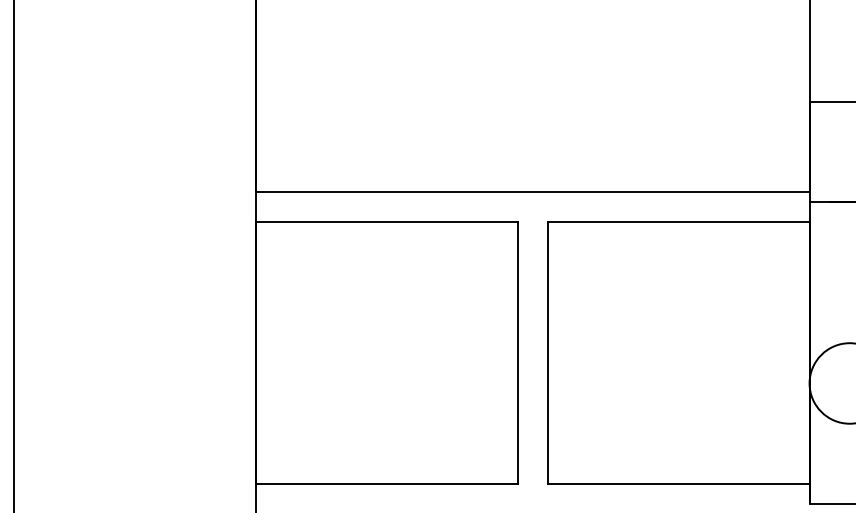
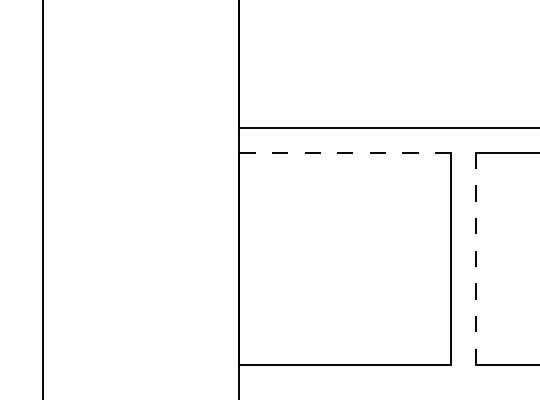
line: (386, 222) -> (345, 152), solid -> dashed
line: (547, 353) -> (475, 259), solid -> dashed

